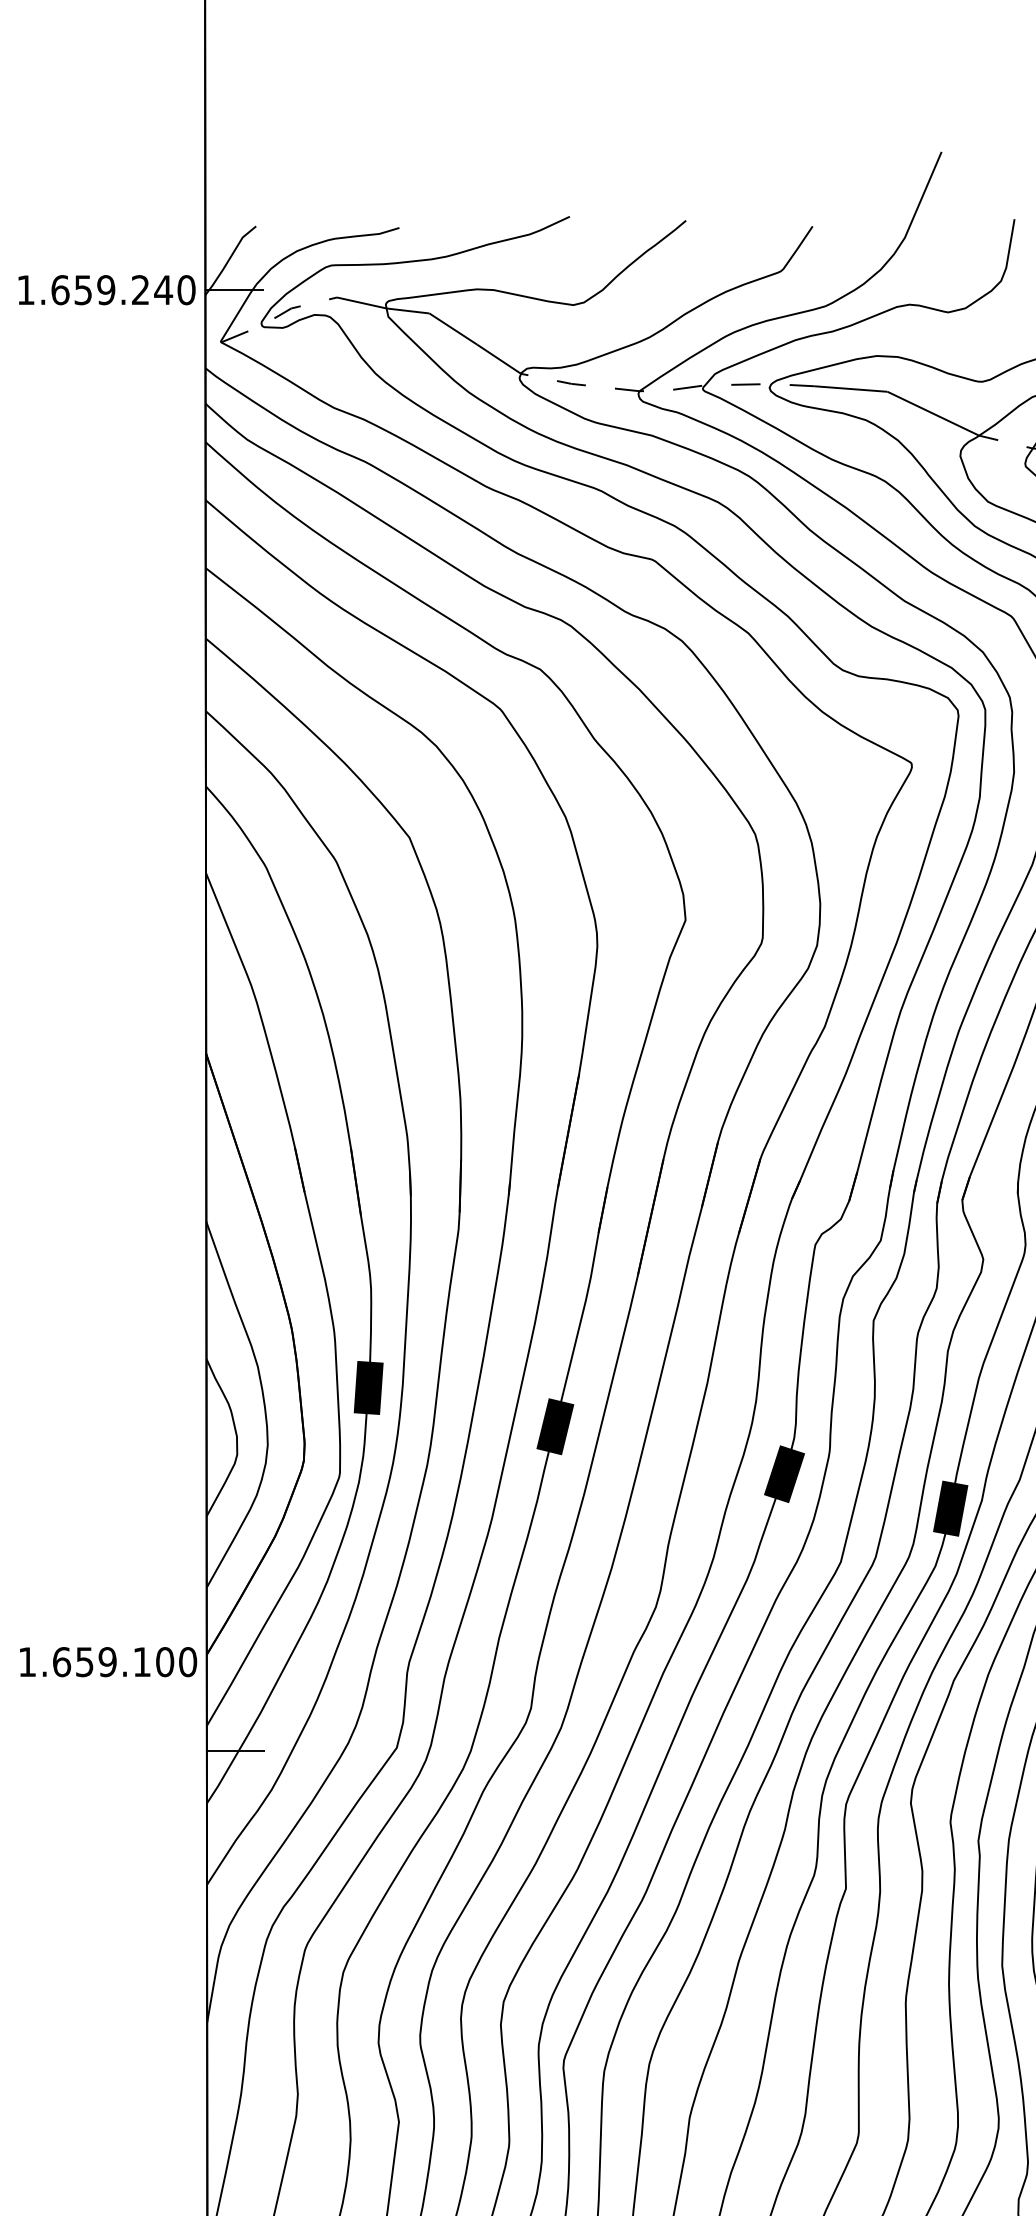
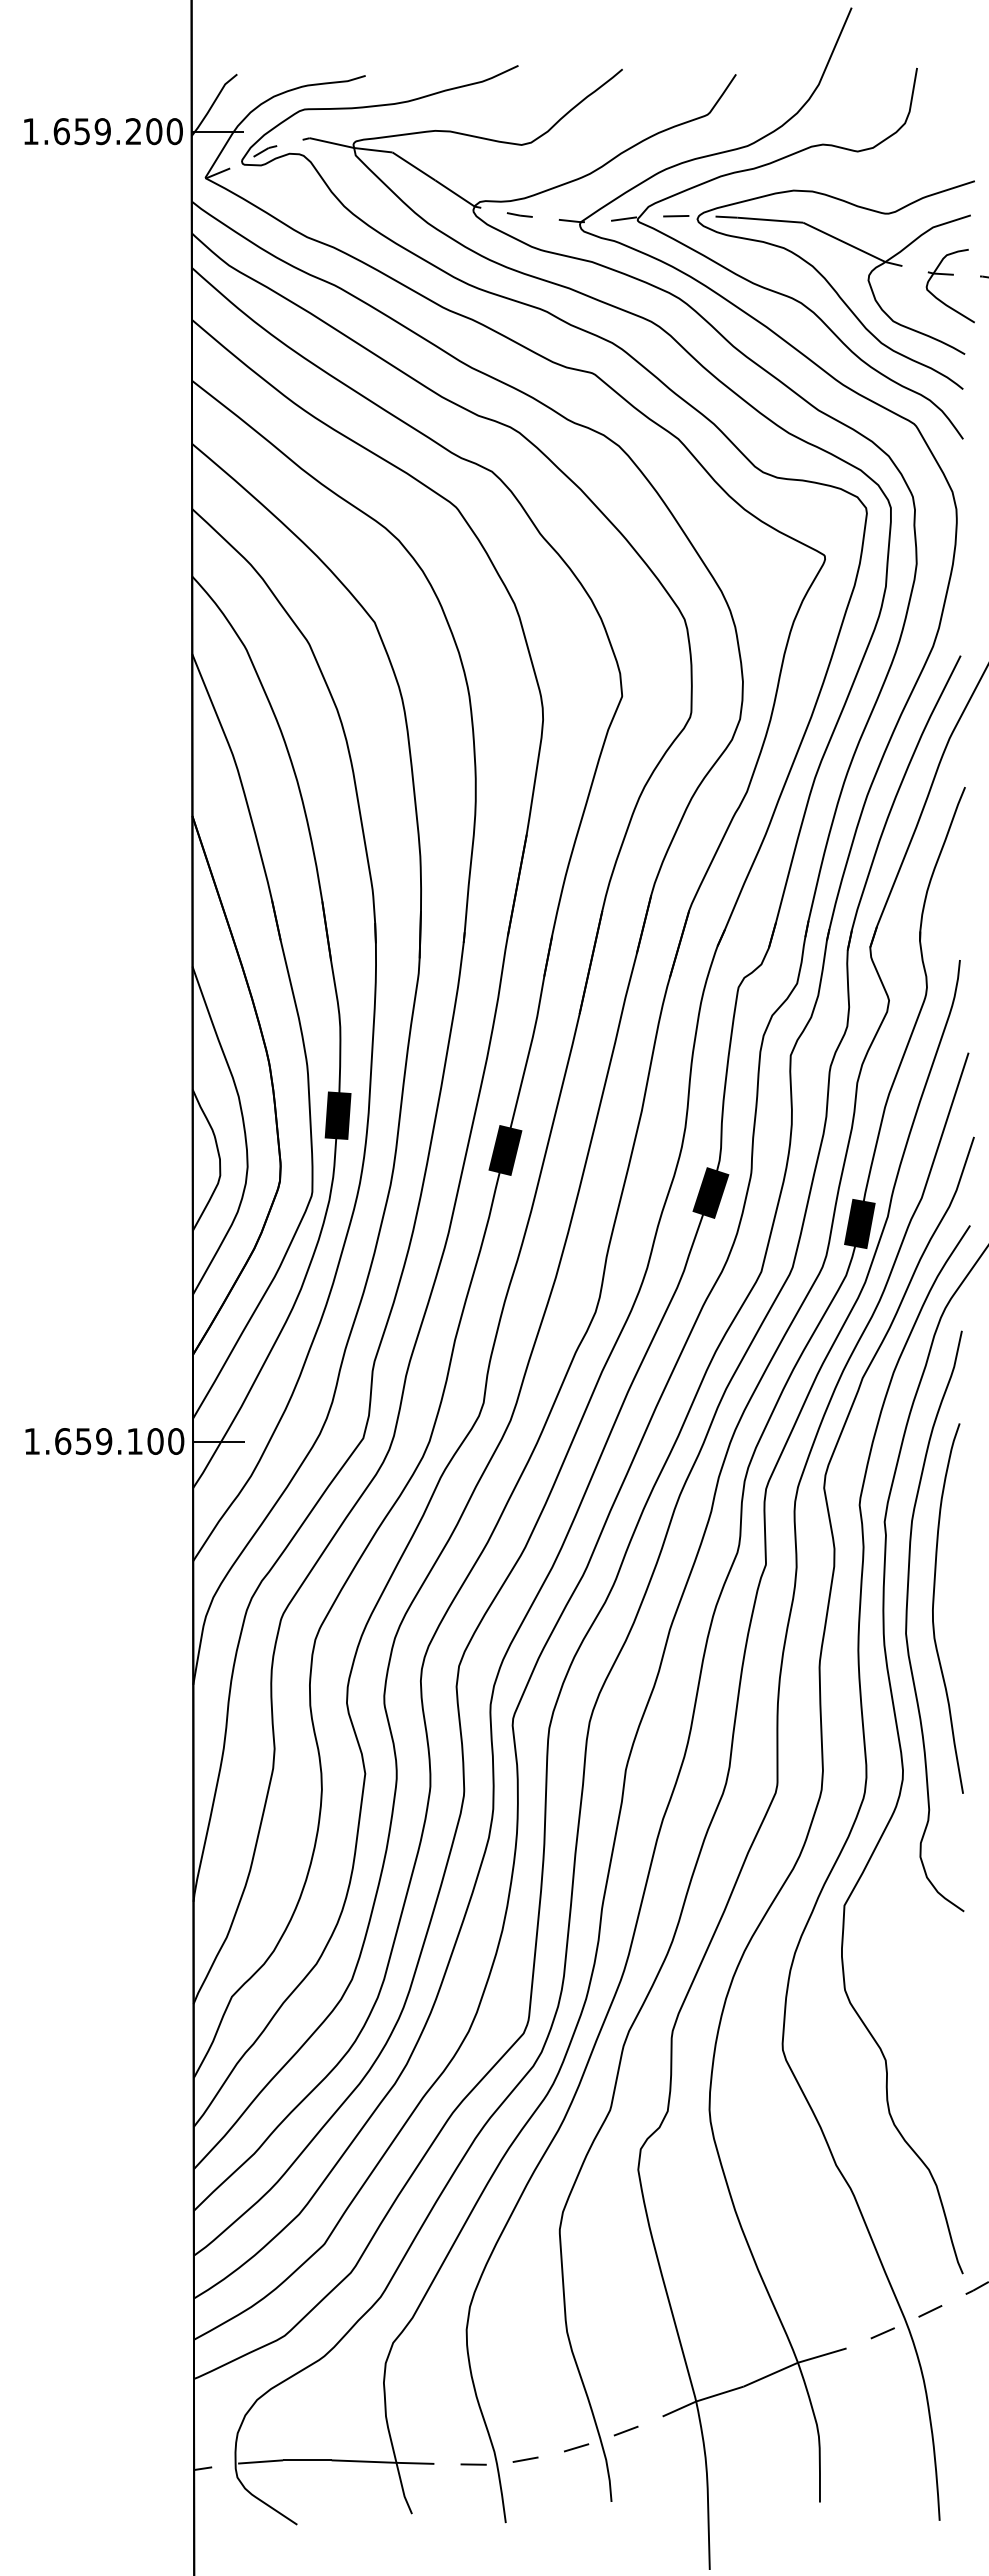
text: (162, 290) -> (153, 131), 1.659.240 -> 1.659.200
text: (108, 1662) -> (104, 1441), moved

